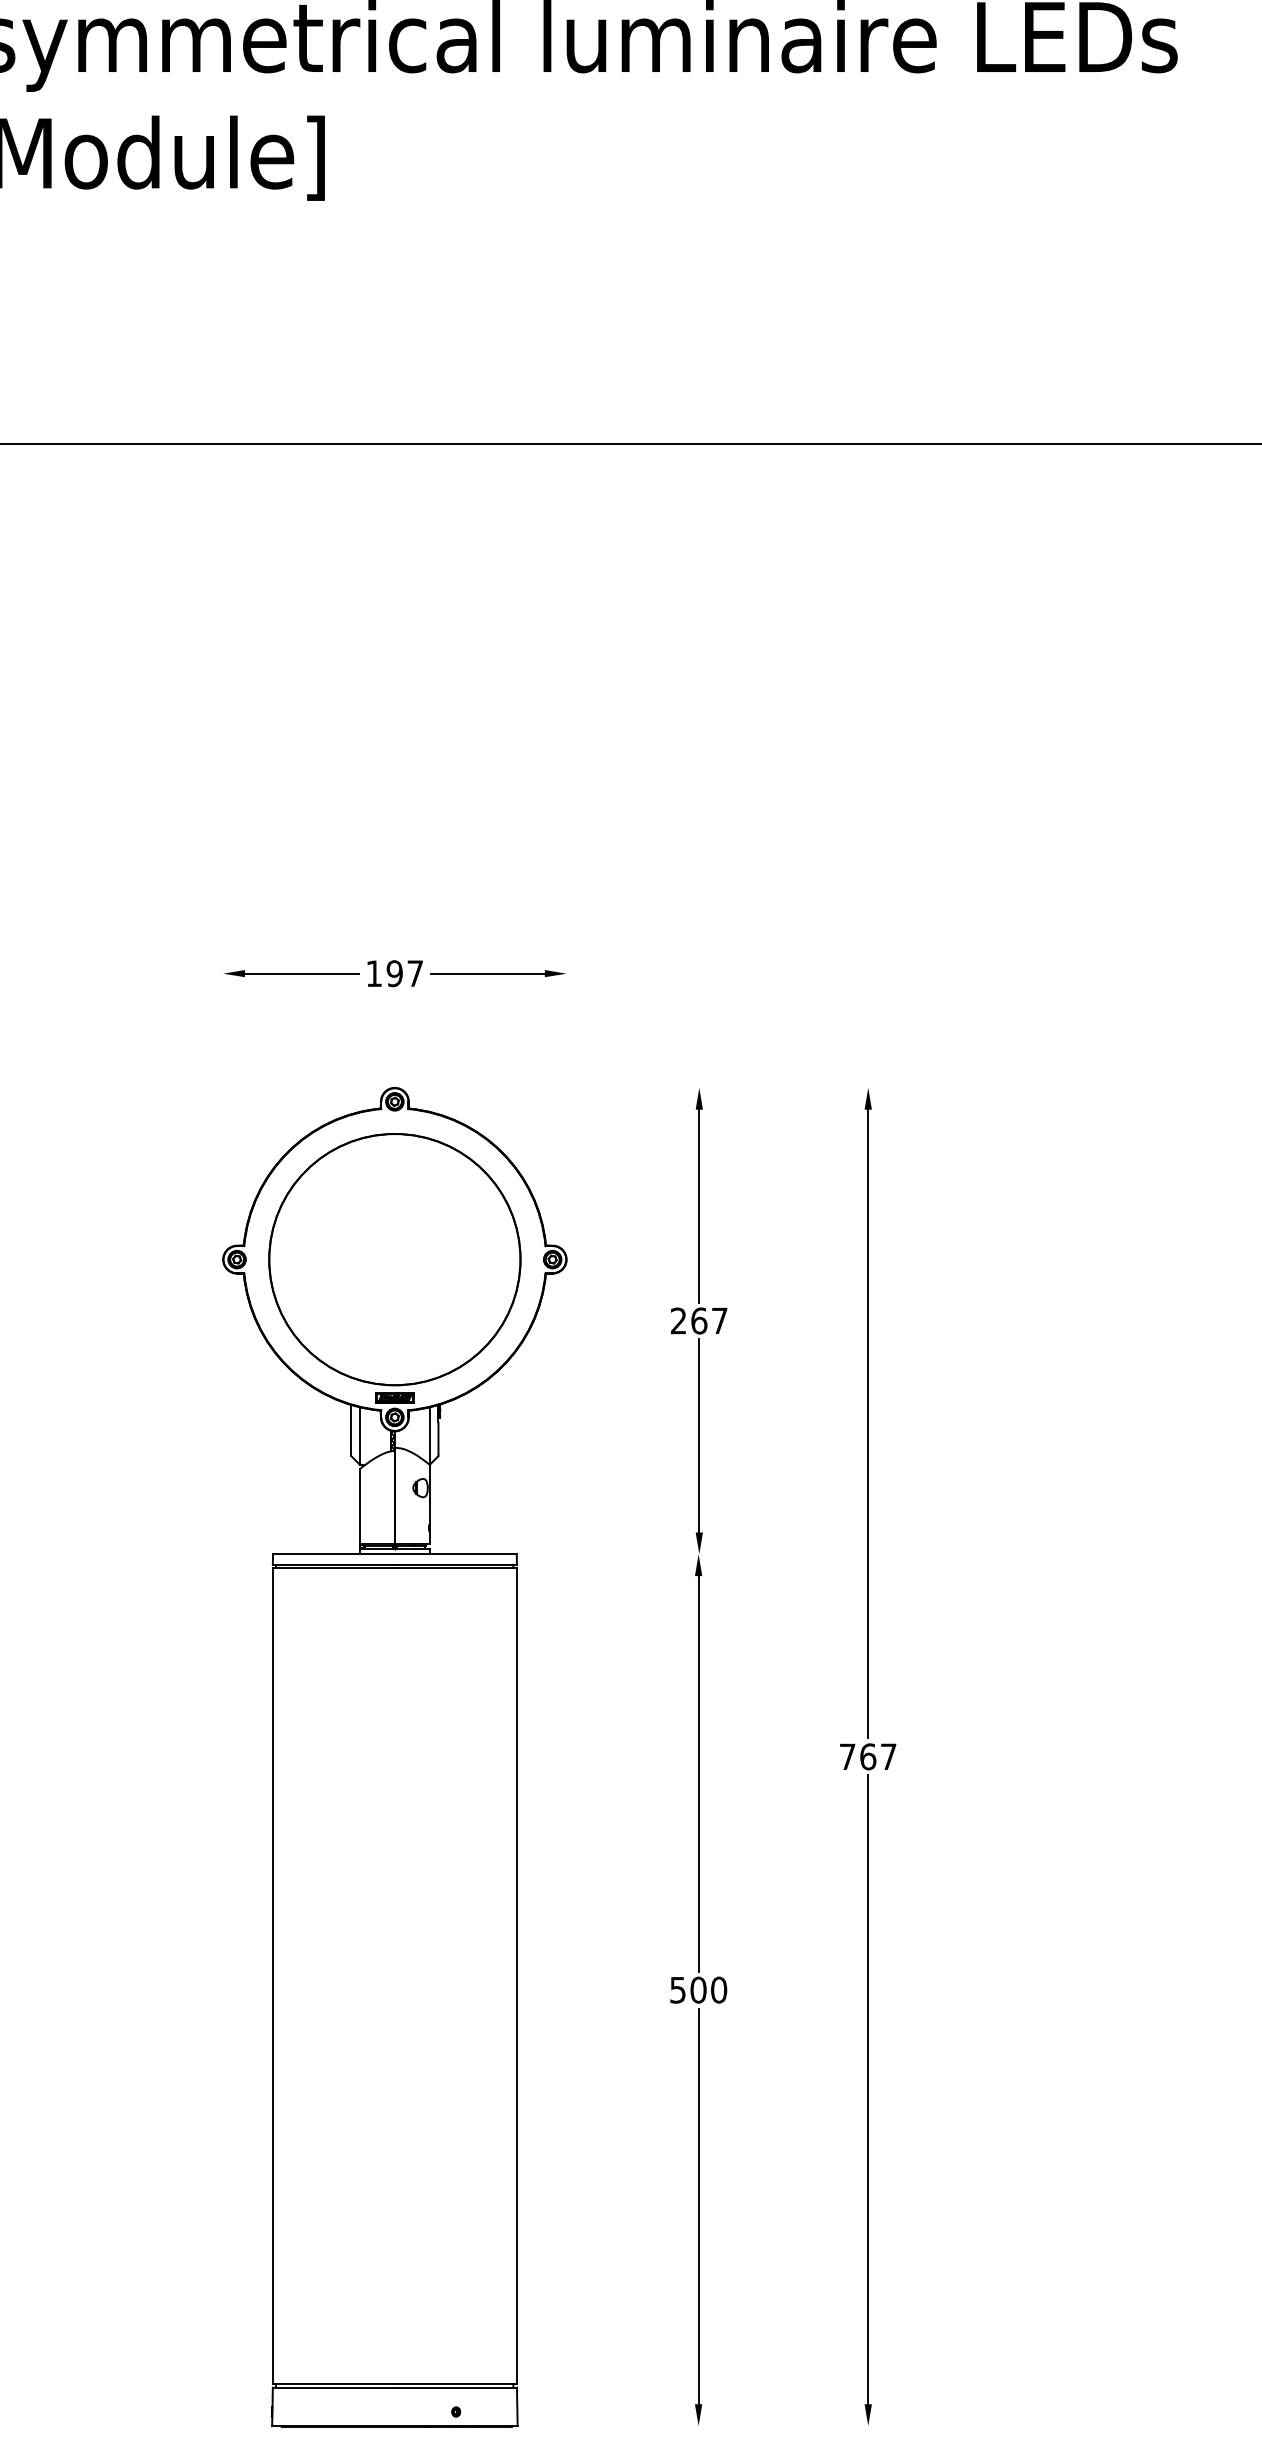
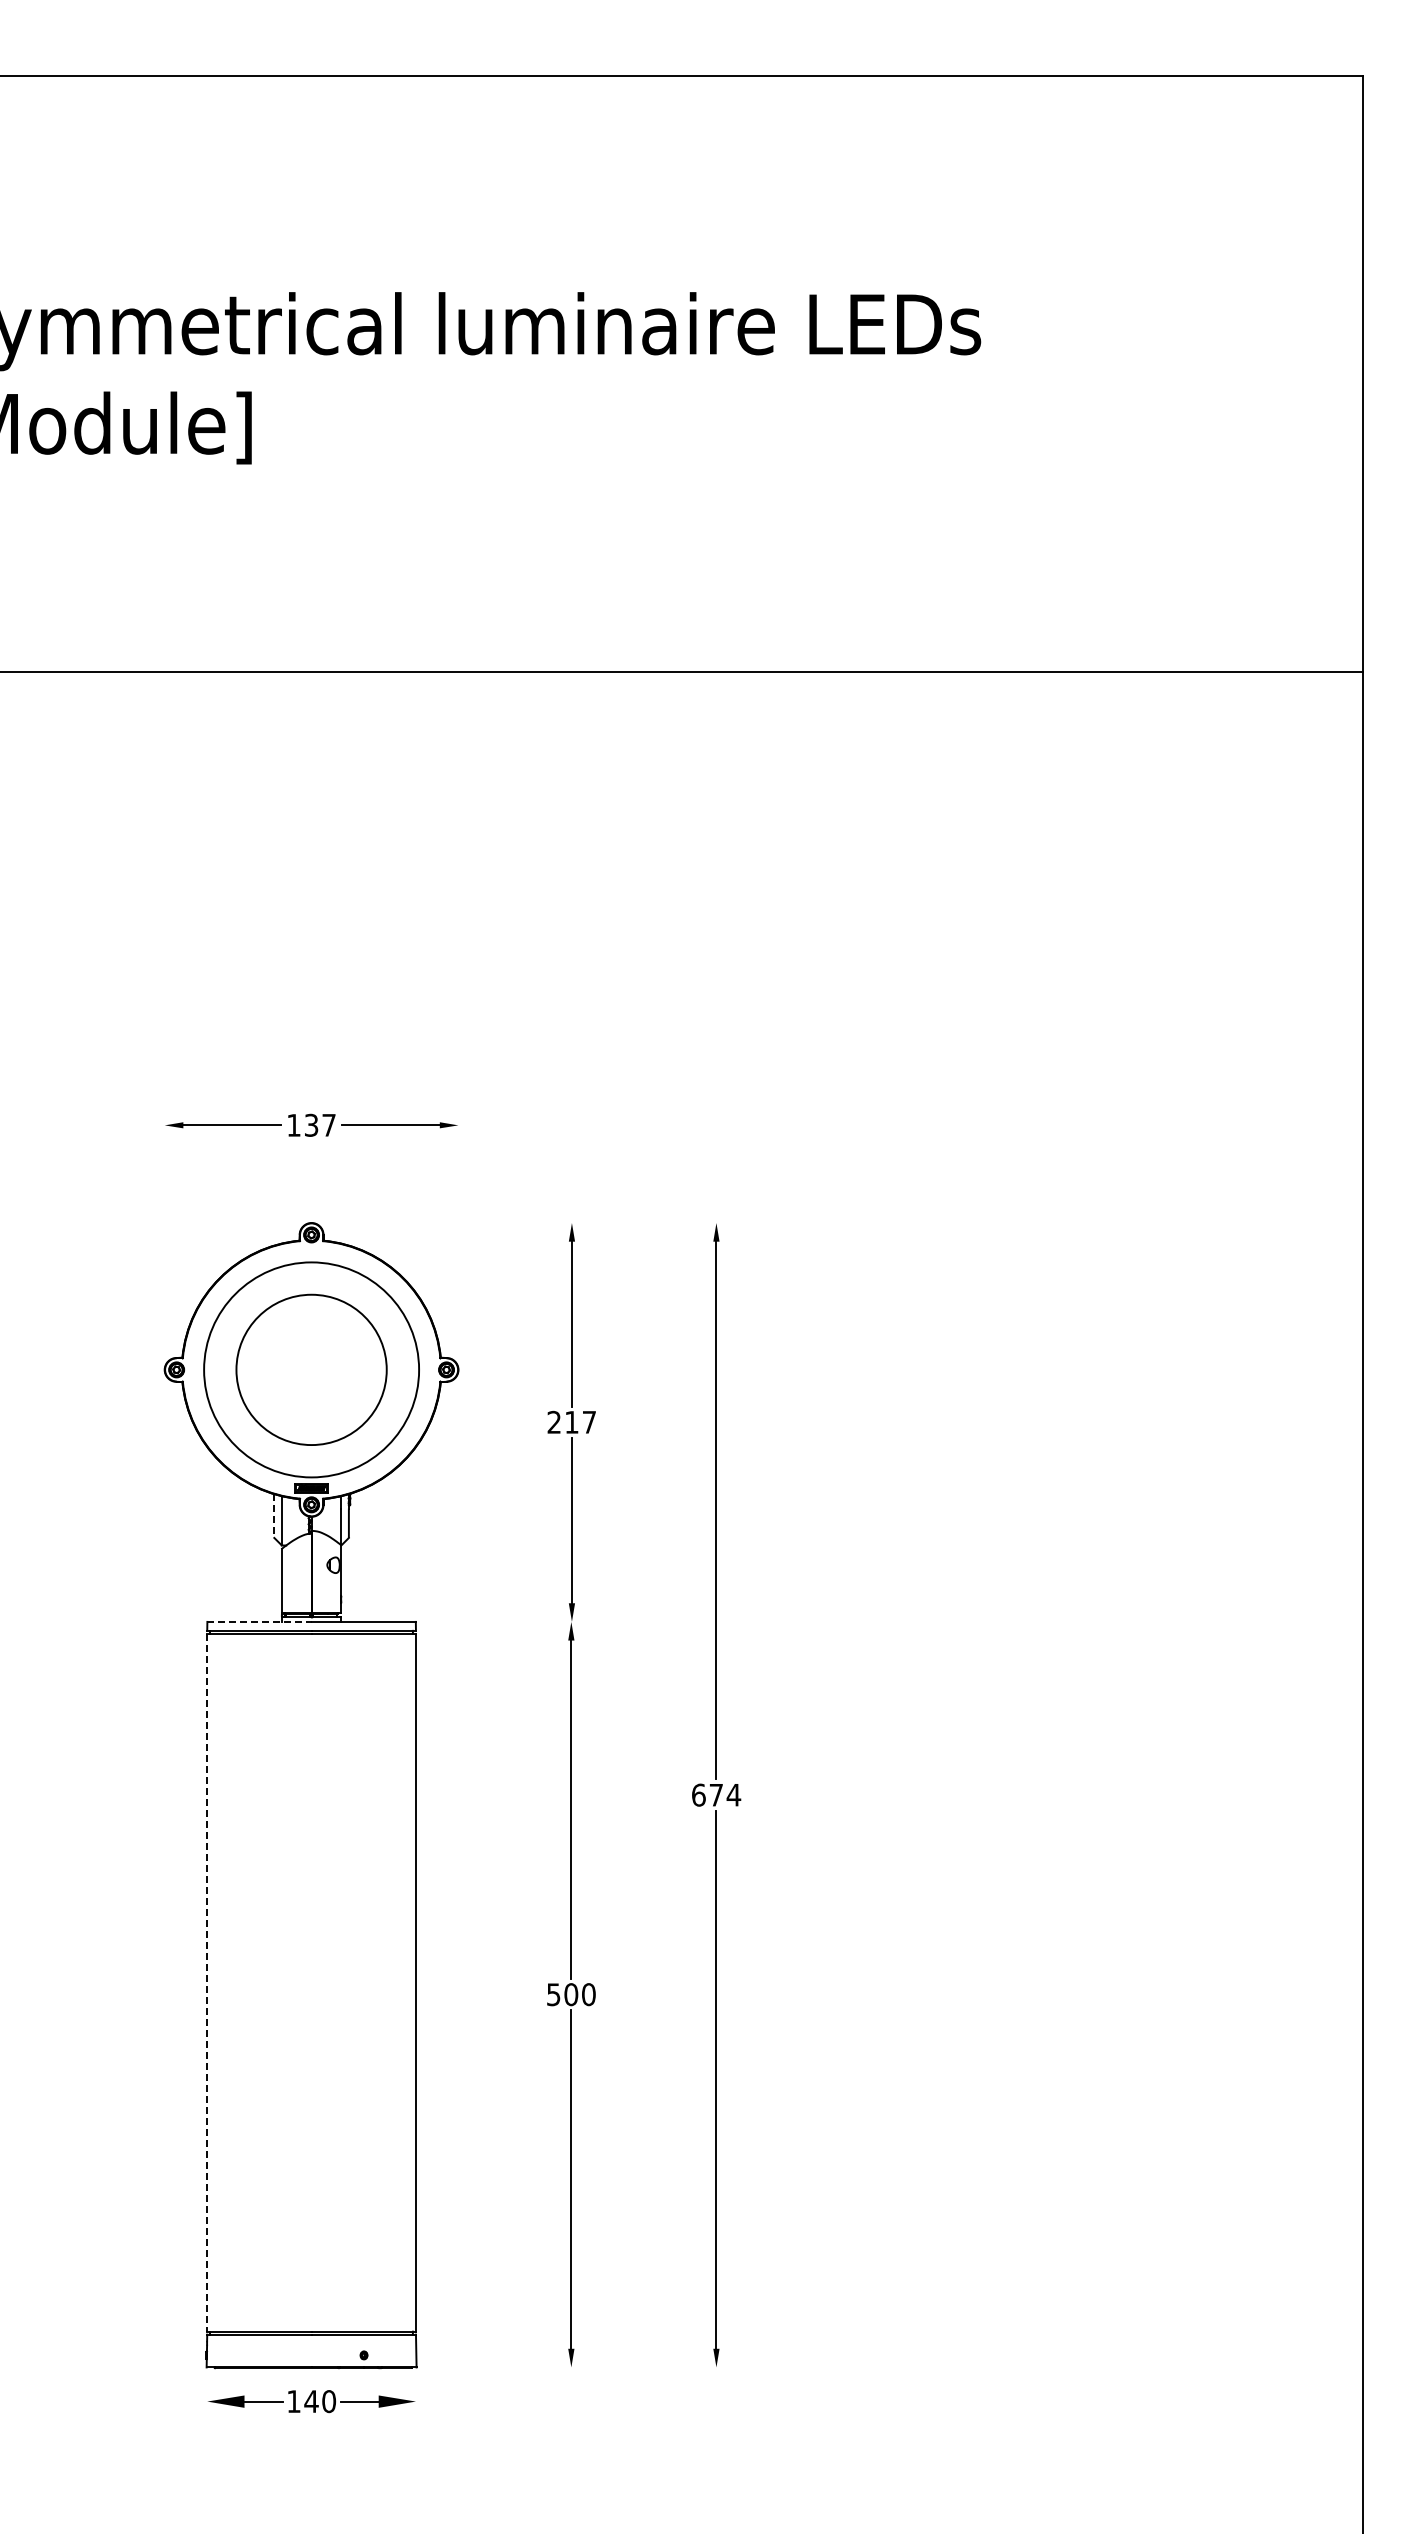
text: (394, 973) -> (311, 1125), 197 -> 137
circle: (394, 1259) -> (311, 1369), size x0.7
text: (698, 1319) -> (571, 1421), 267 -> 217
line: (351, 1431) -> (274, 1516), solid -> dashed
line: (333, 1553) -> (259, 1621), solid -> dashed
text: (868, 1756) -> (716, 1794), 767 -> 674
line: (273, 1975) -> (207, 1982), solid -> dashed

